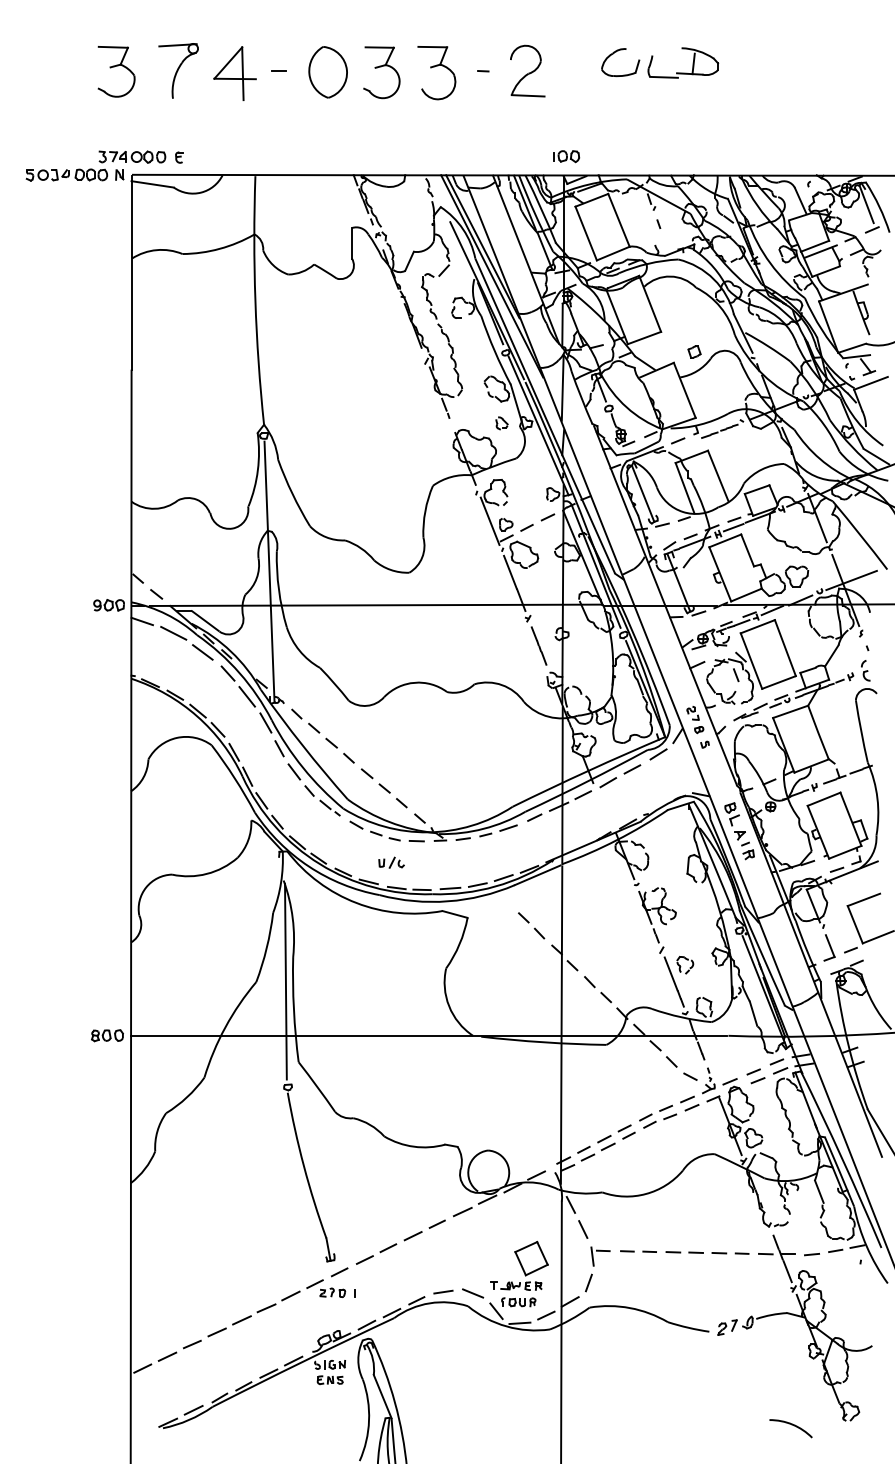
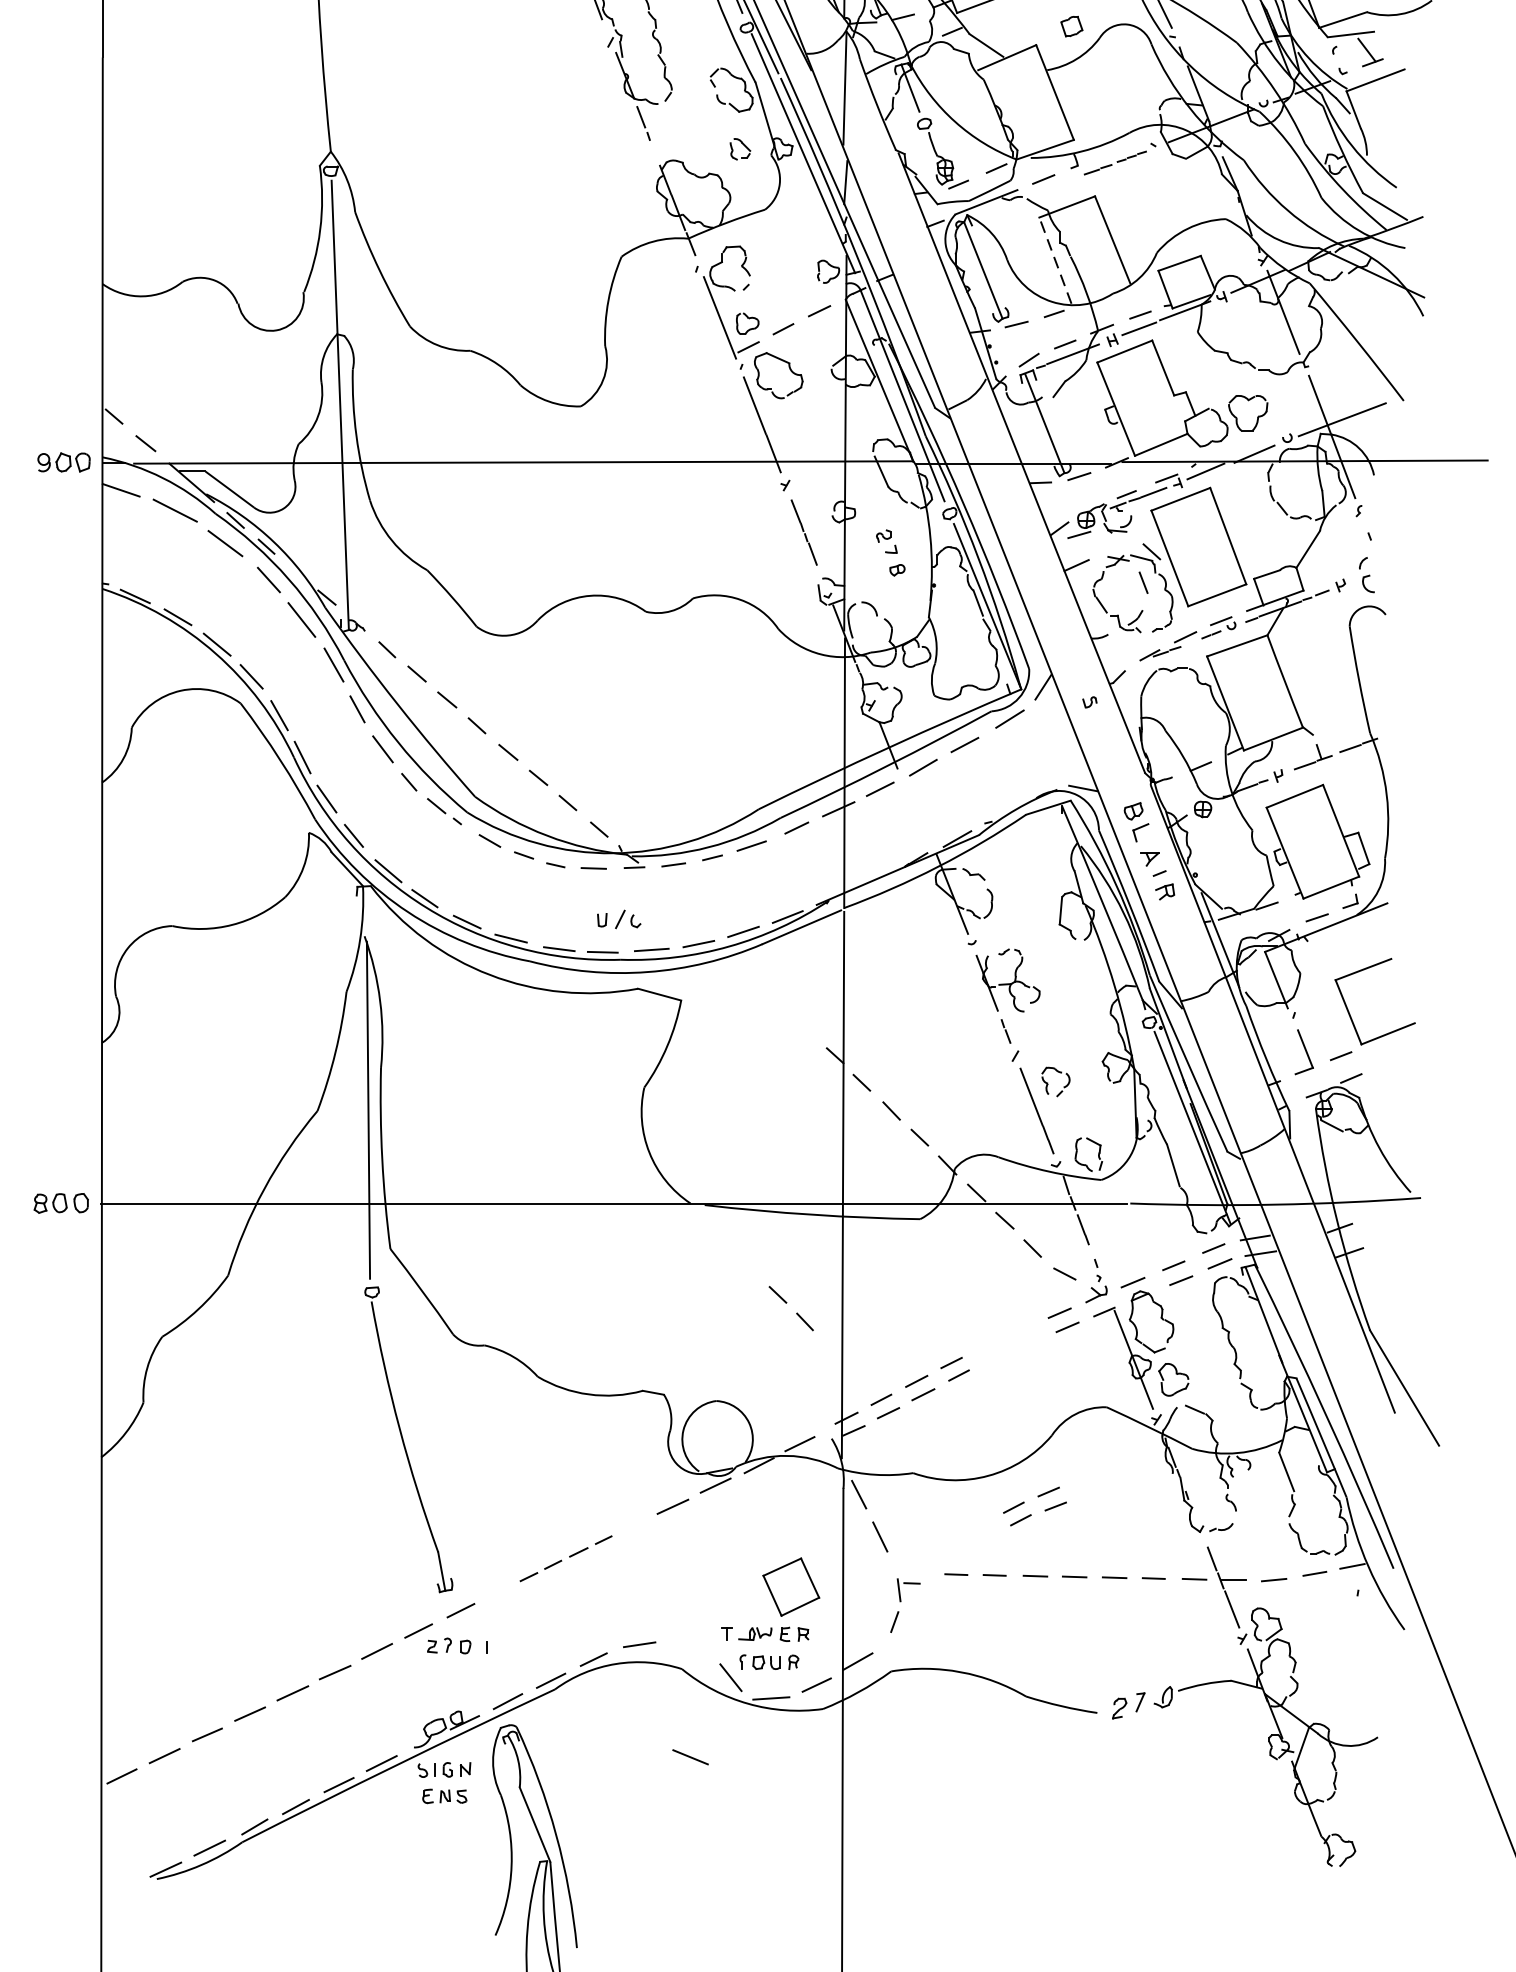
line: (685, 488) -> (1056, 261), solid -> dashed
part: (695, 720) -> (891, 554), moved
part: (391, 862) -> (619, 918), moved
part: (531, 925) -> (791, 1308), moved
part: (658, 1116) -> (1035, 1505), moved
part: (400, 1241) -> (565, 1557), size x0.6
part: (597, 1269) -> (904, 1605), size x0.7
line: (473, 1293) -> (691, 1757), moved
arc: (791, 1425) -> (1238, 1874), removed

